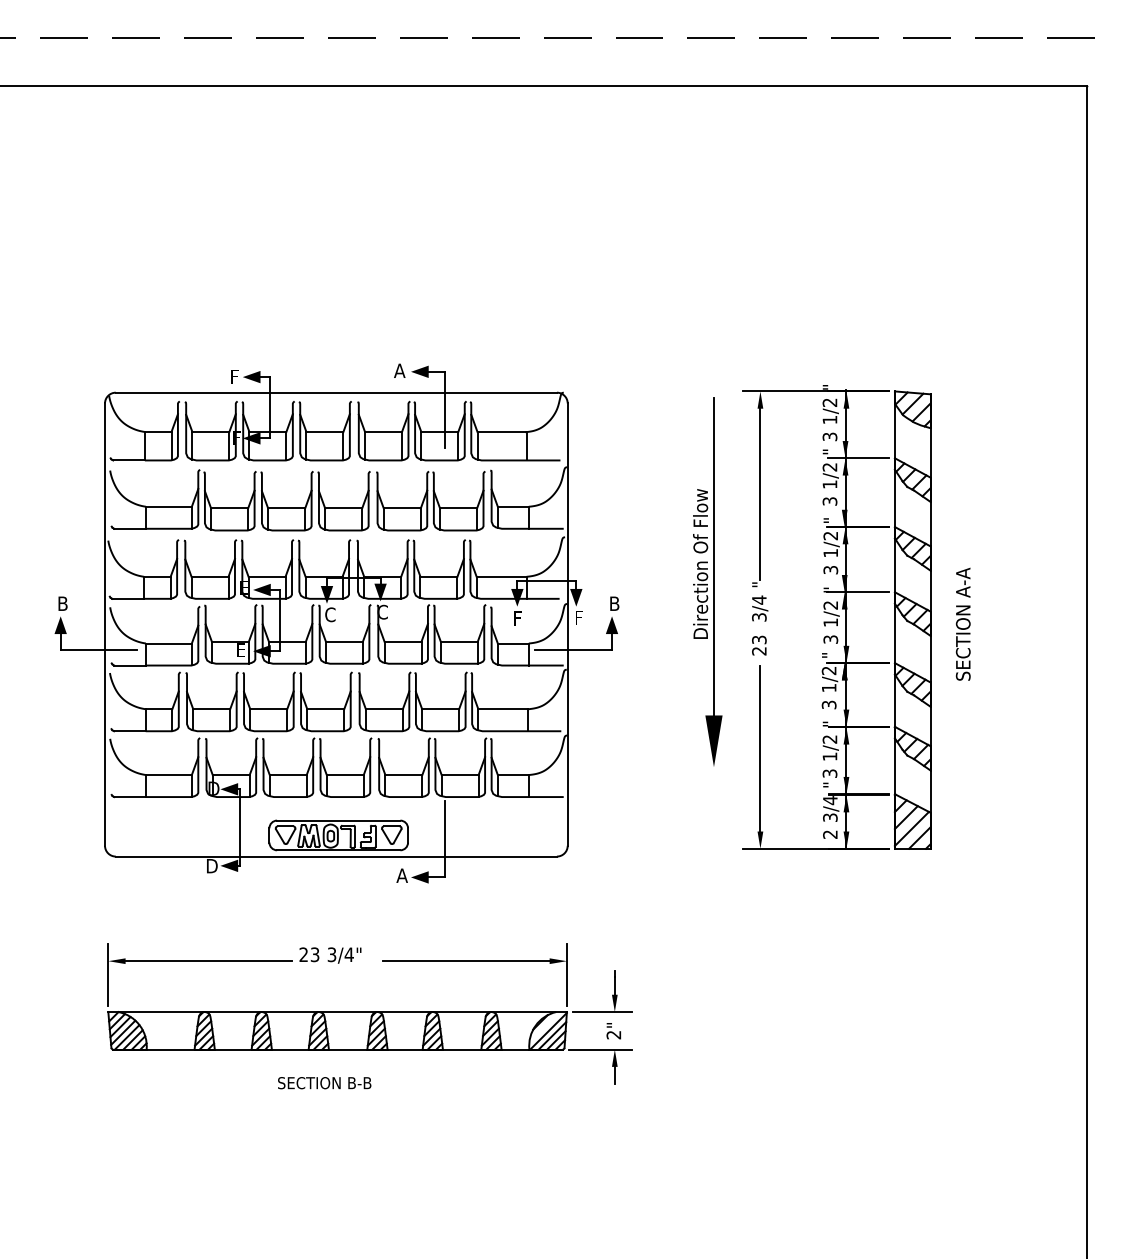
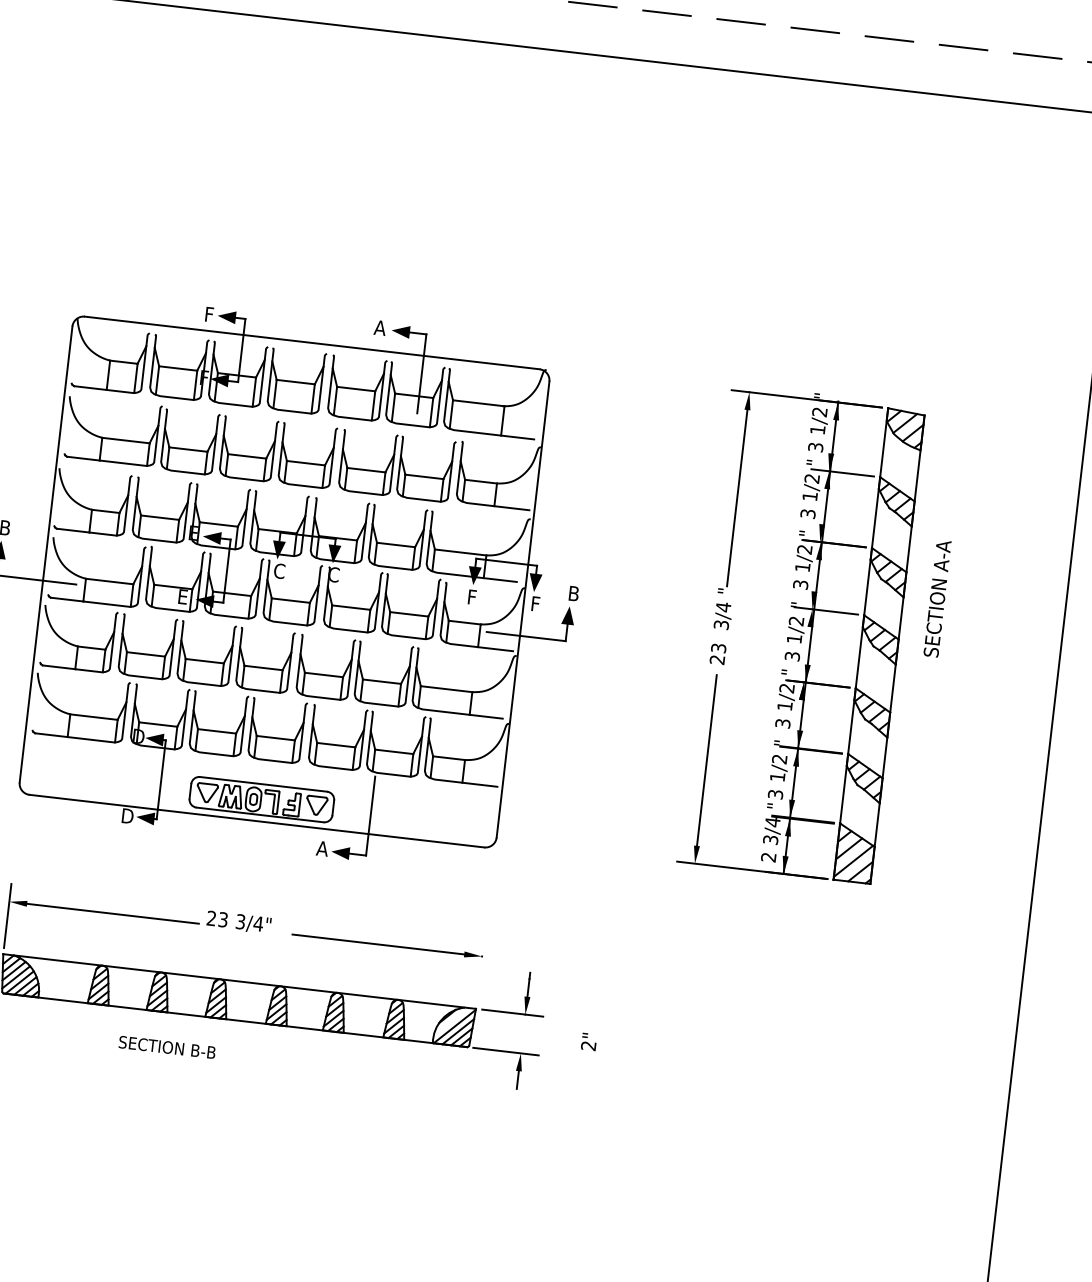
part: (707, 581) -> (672, 581), removed
text: (962, 623) -> (936, 597), moved
line: (566, 974) -> (480, 970), removed
text: (613, 1031) -> (588, 1042), moved
text: (324, 1083) -> (167, 1047), moved

